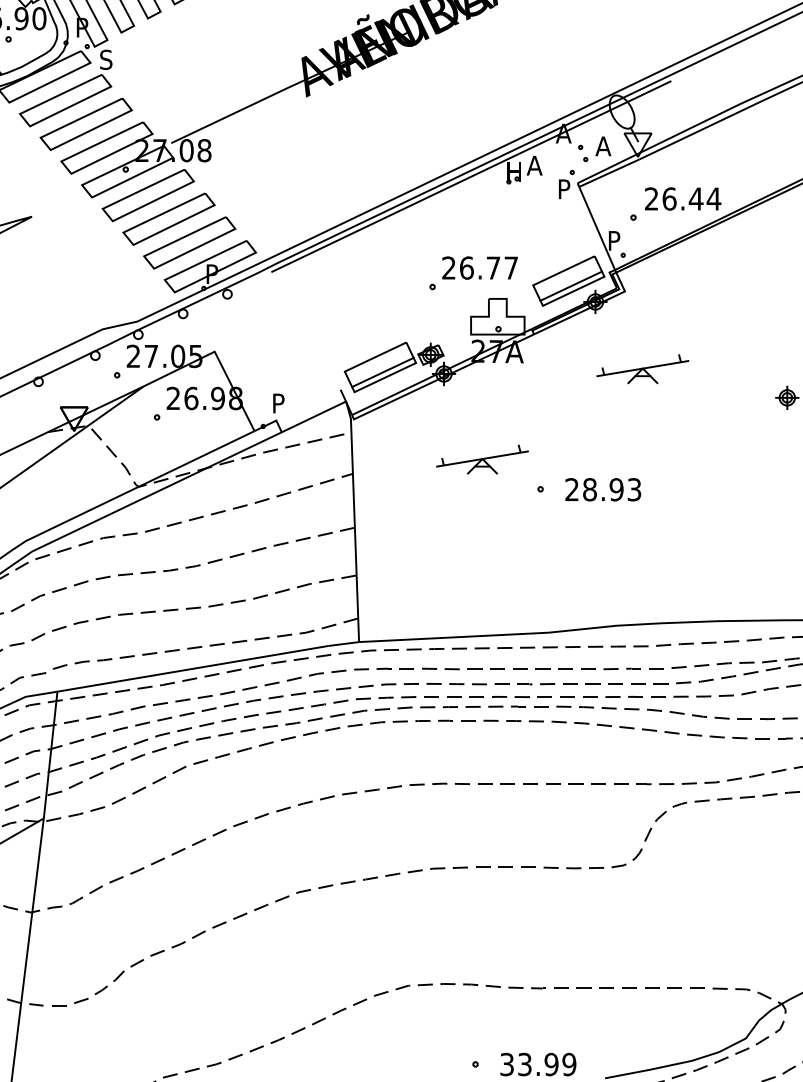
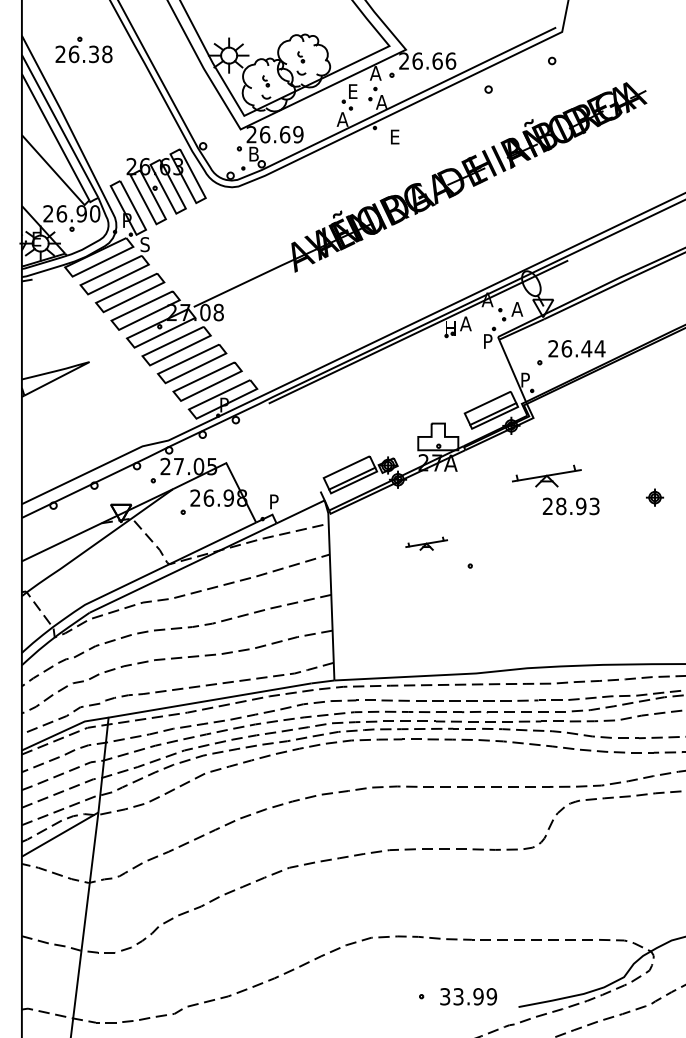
part: (472, 273) -> (419, 404), removed
part: (482, 459) -> (426, 543), size x0.6
text: (602, 489) -> (570, 506), moved

